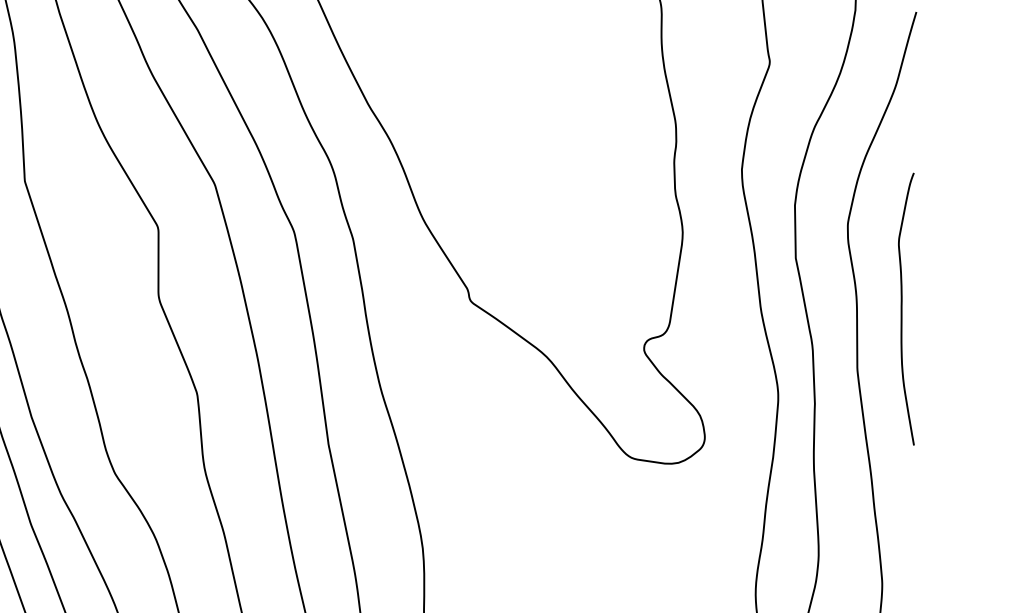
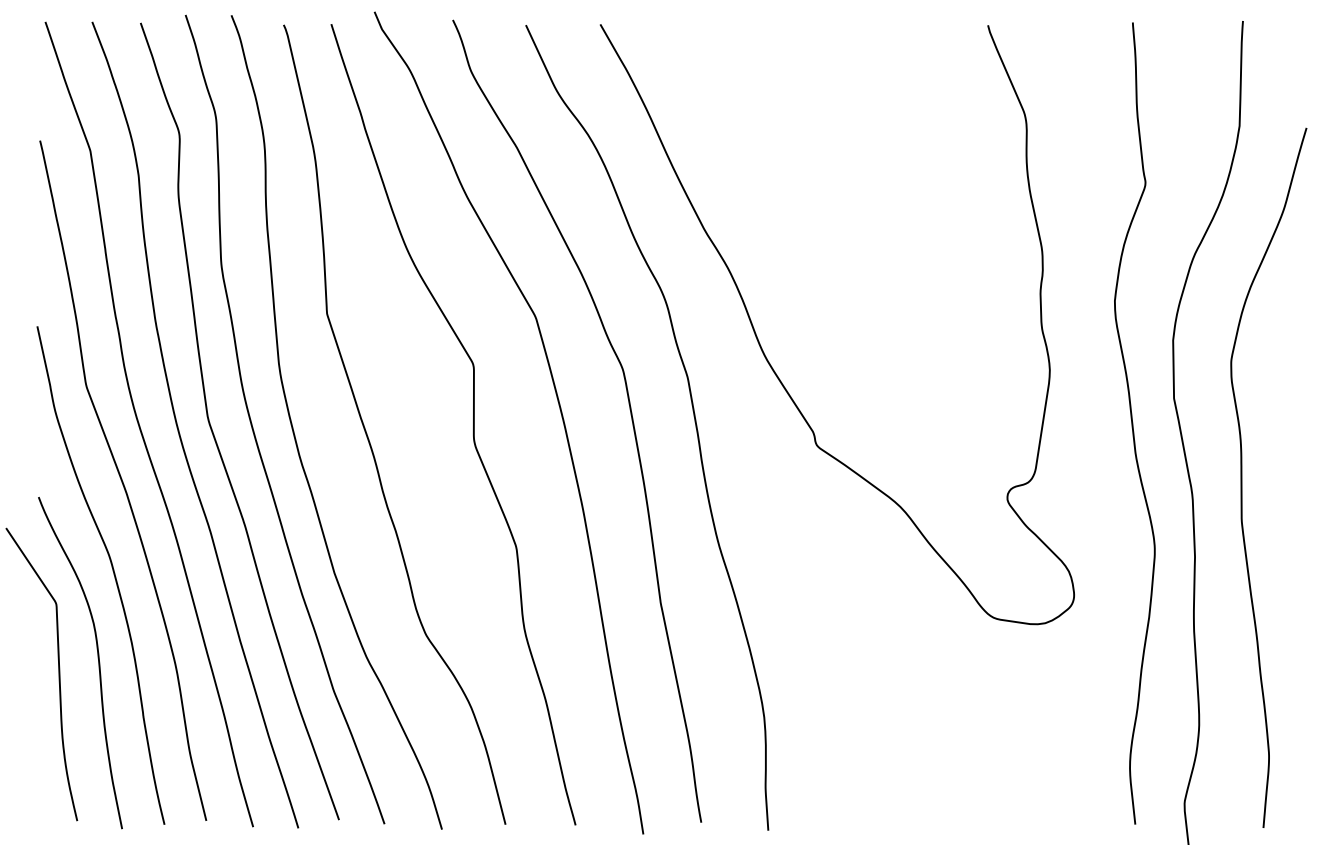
curve: (902, 309) -> (1291, 454), removed

